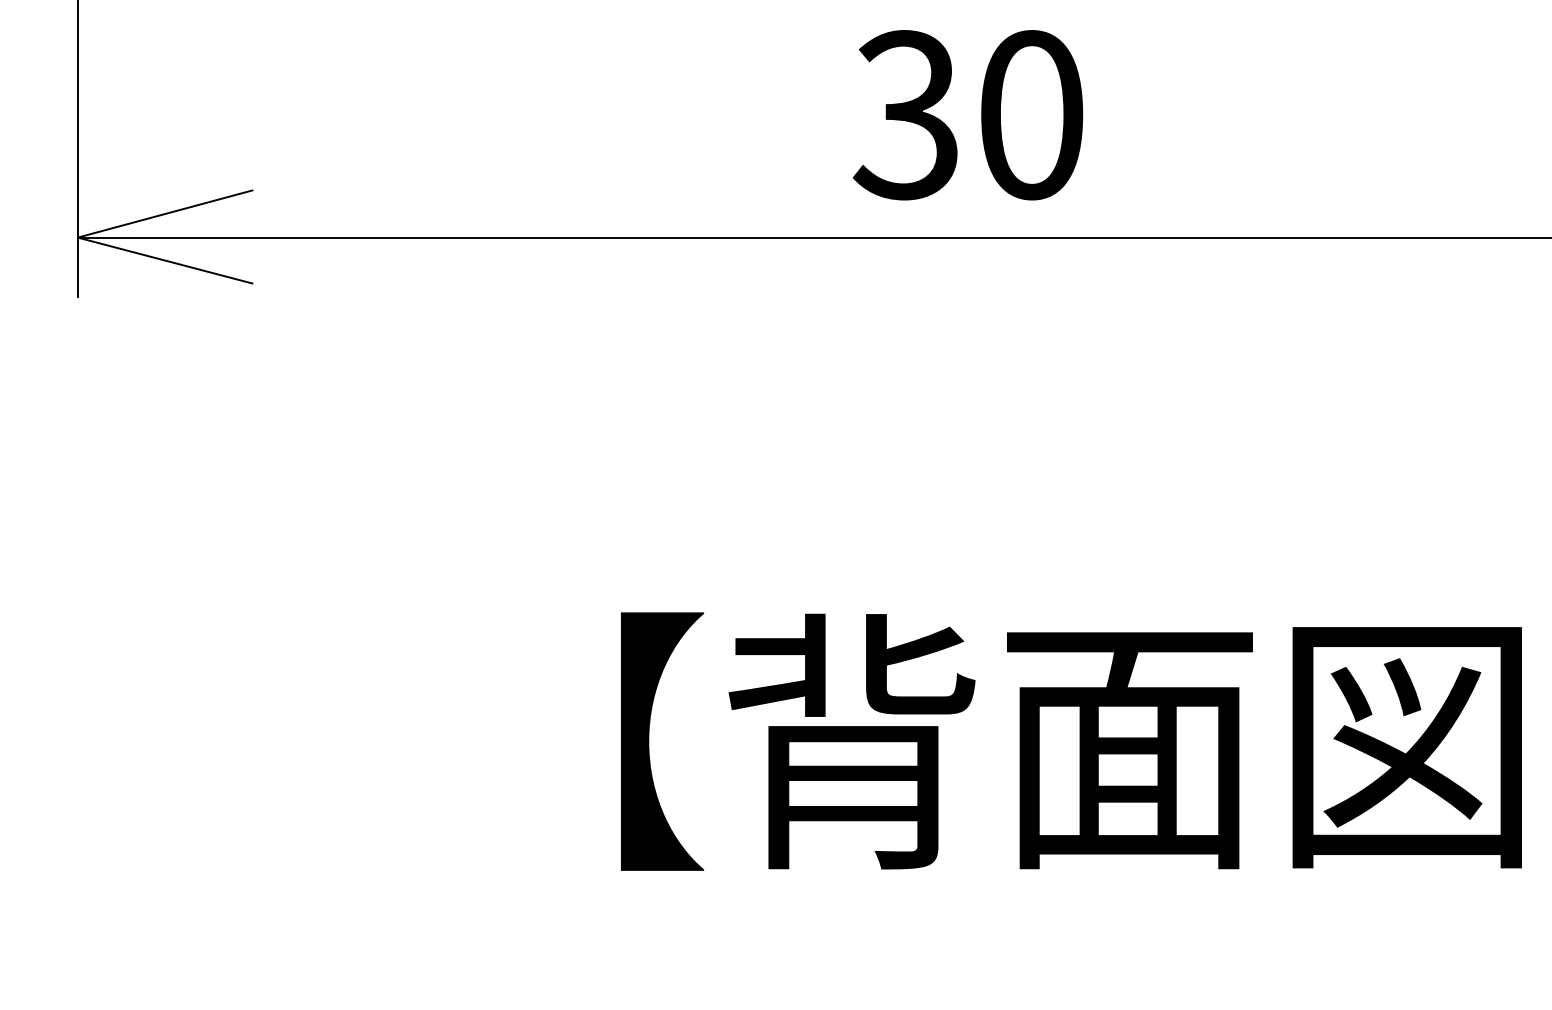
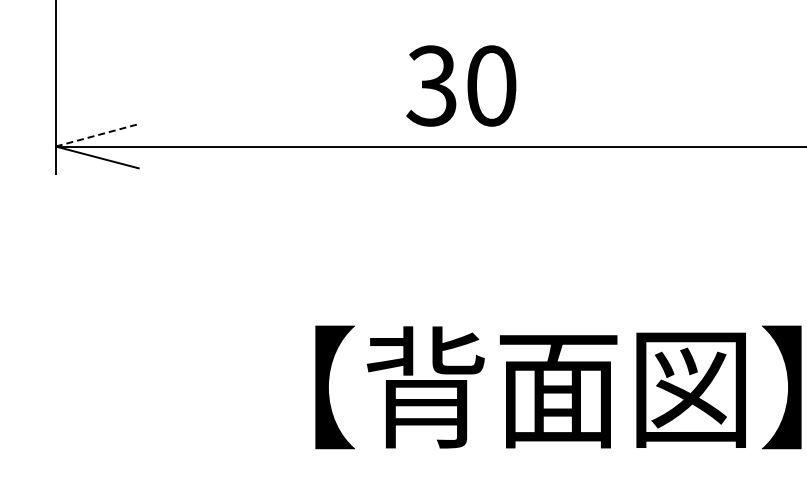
text: (968, 114) -> (461, 85), moved
line: (167, 214) -> (98, 135), solid -> dashed

